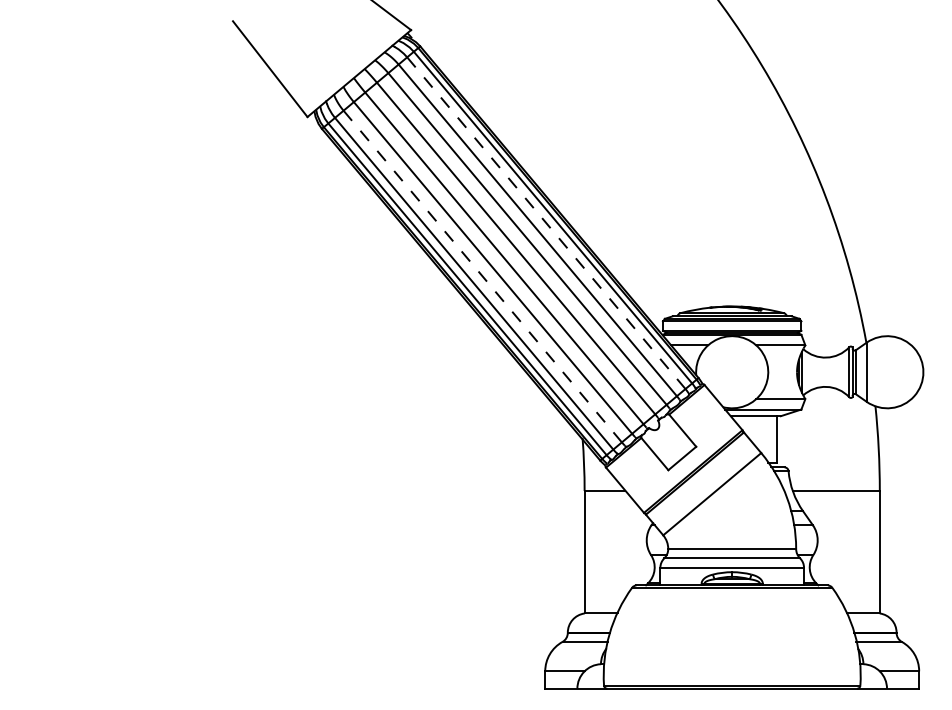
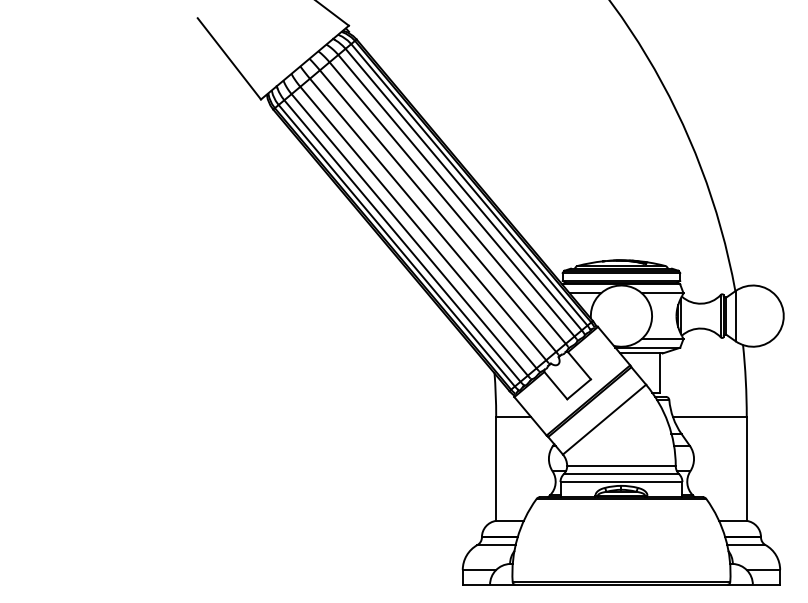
line: (546, 222) -> (463, 189), dashed -> solid
line: (483, 276) -> (410, 234), dashed -> solid

